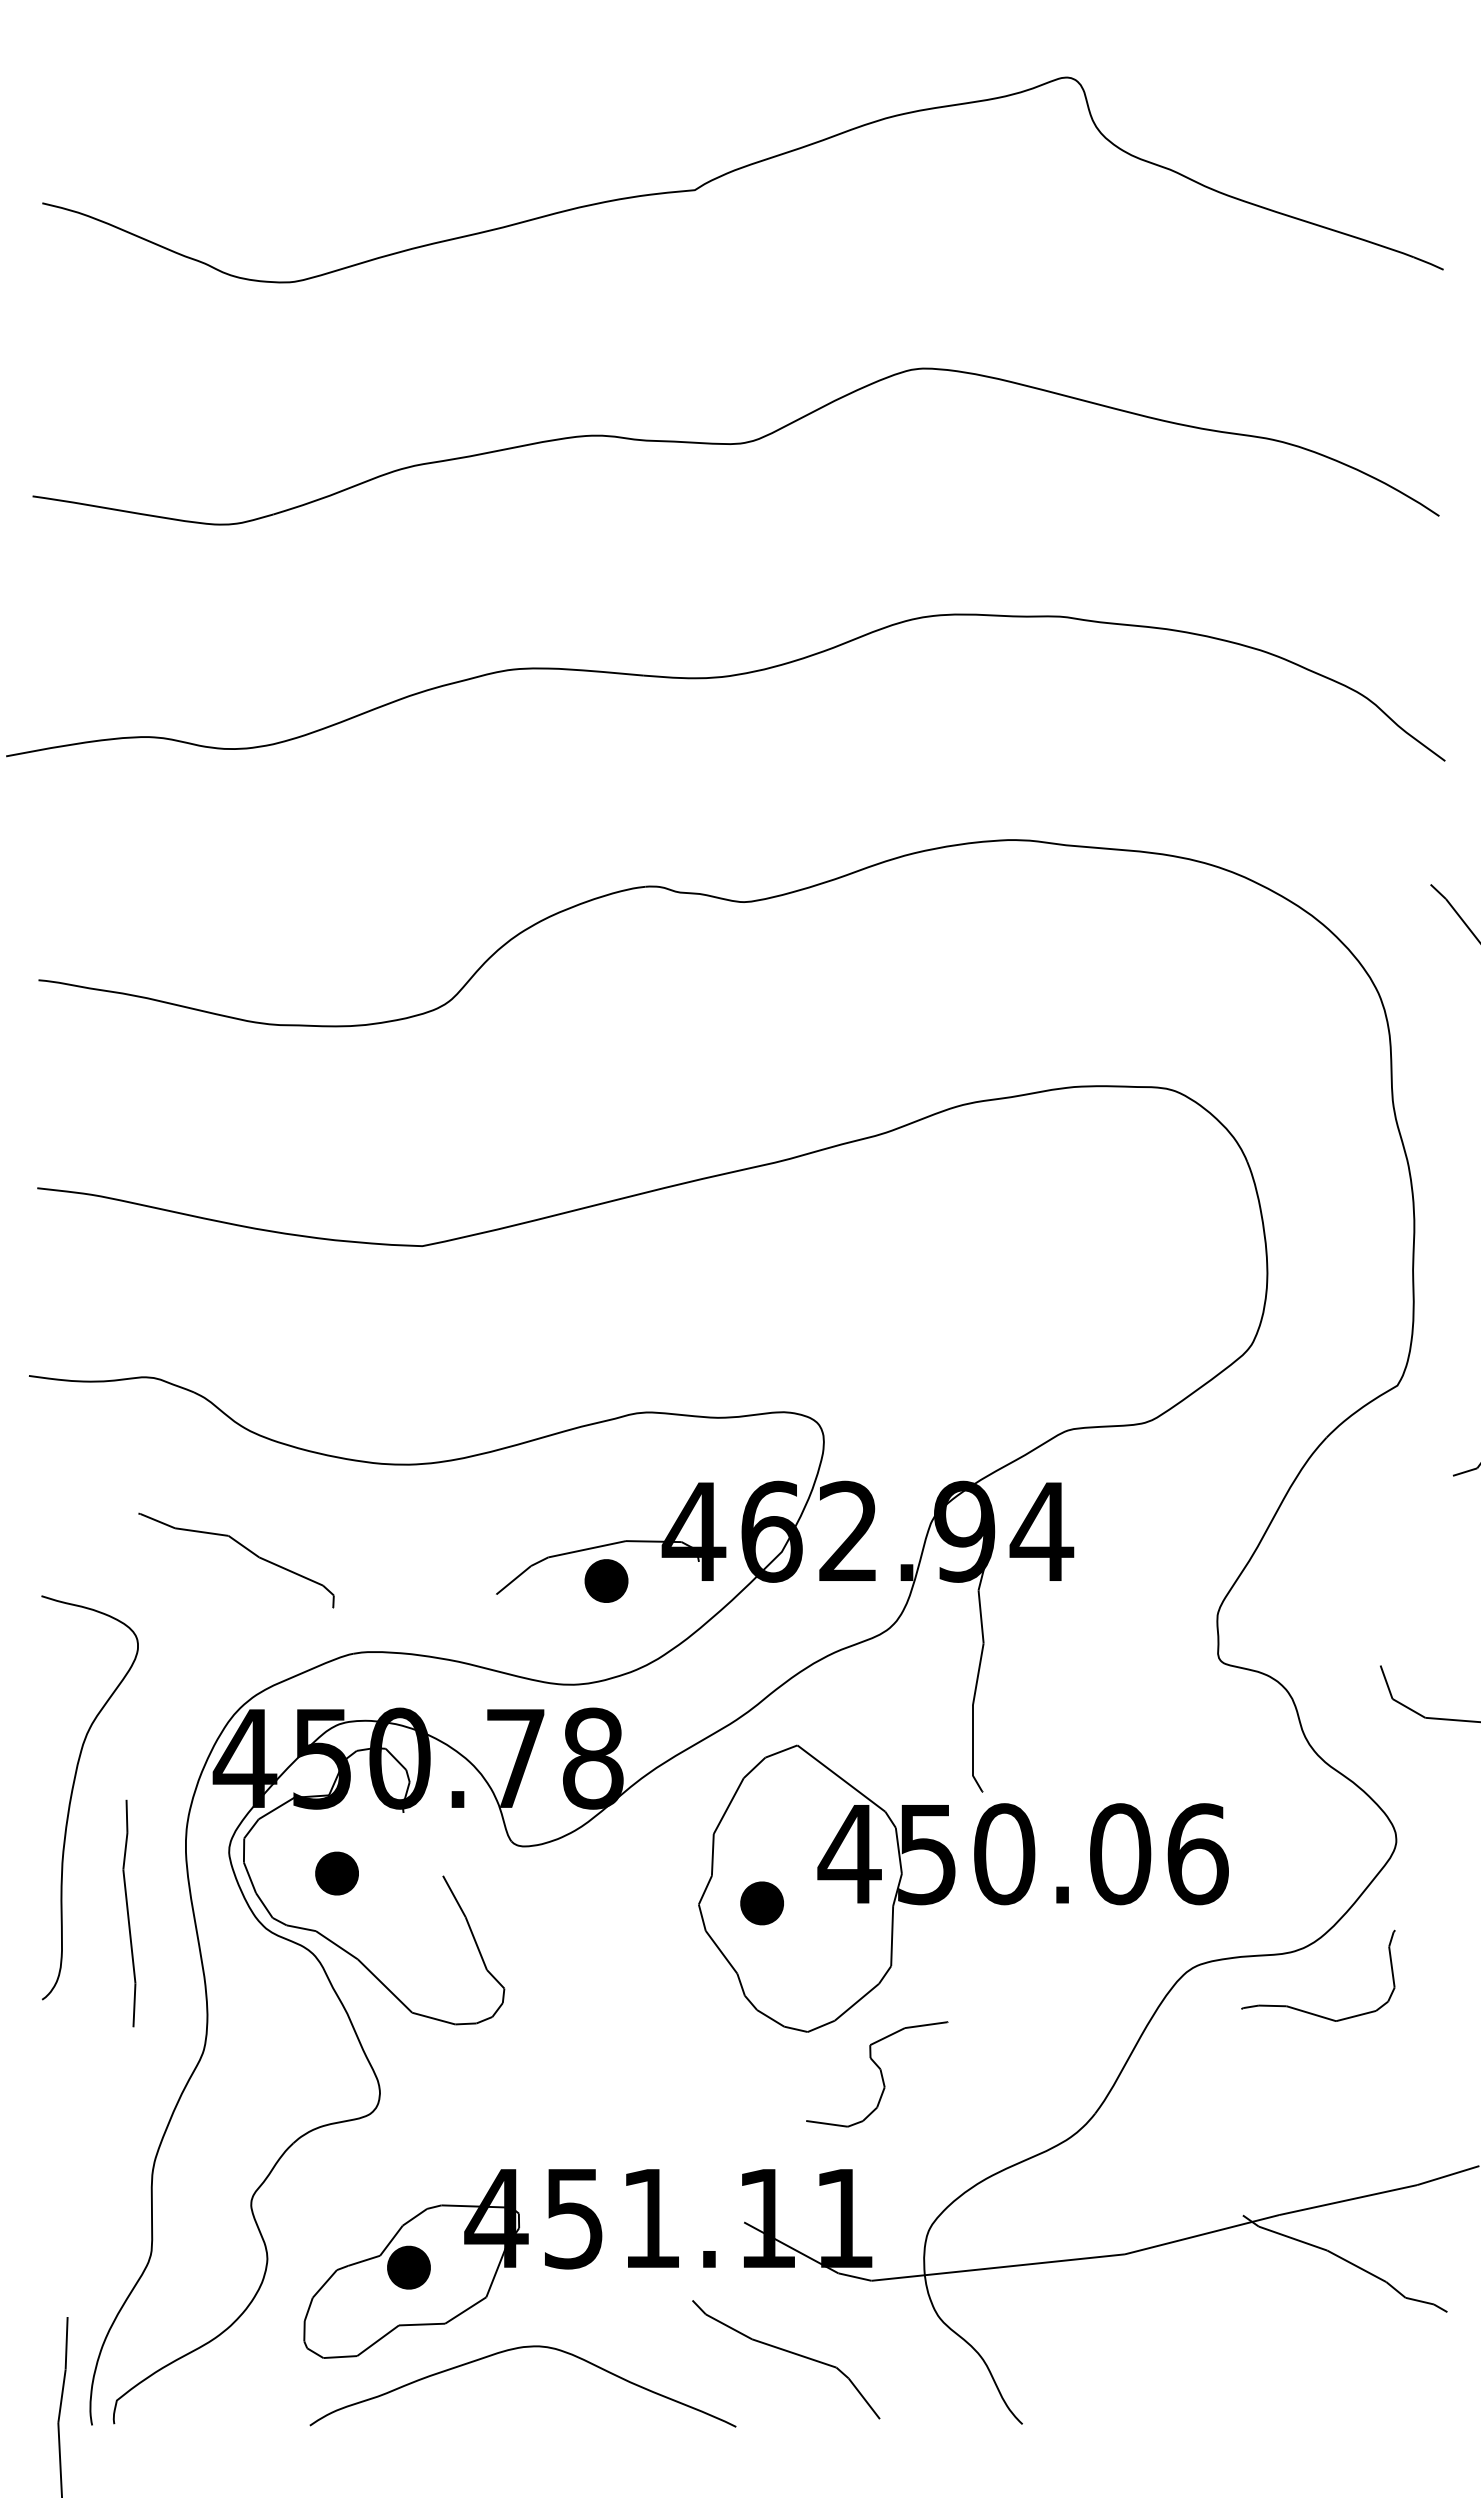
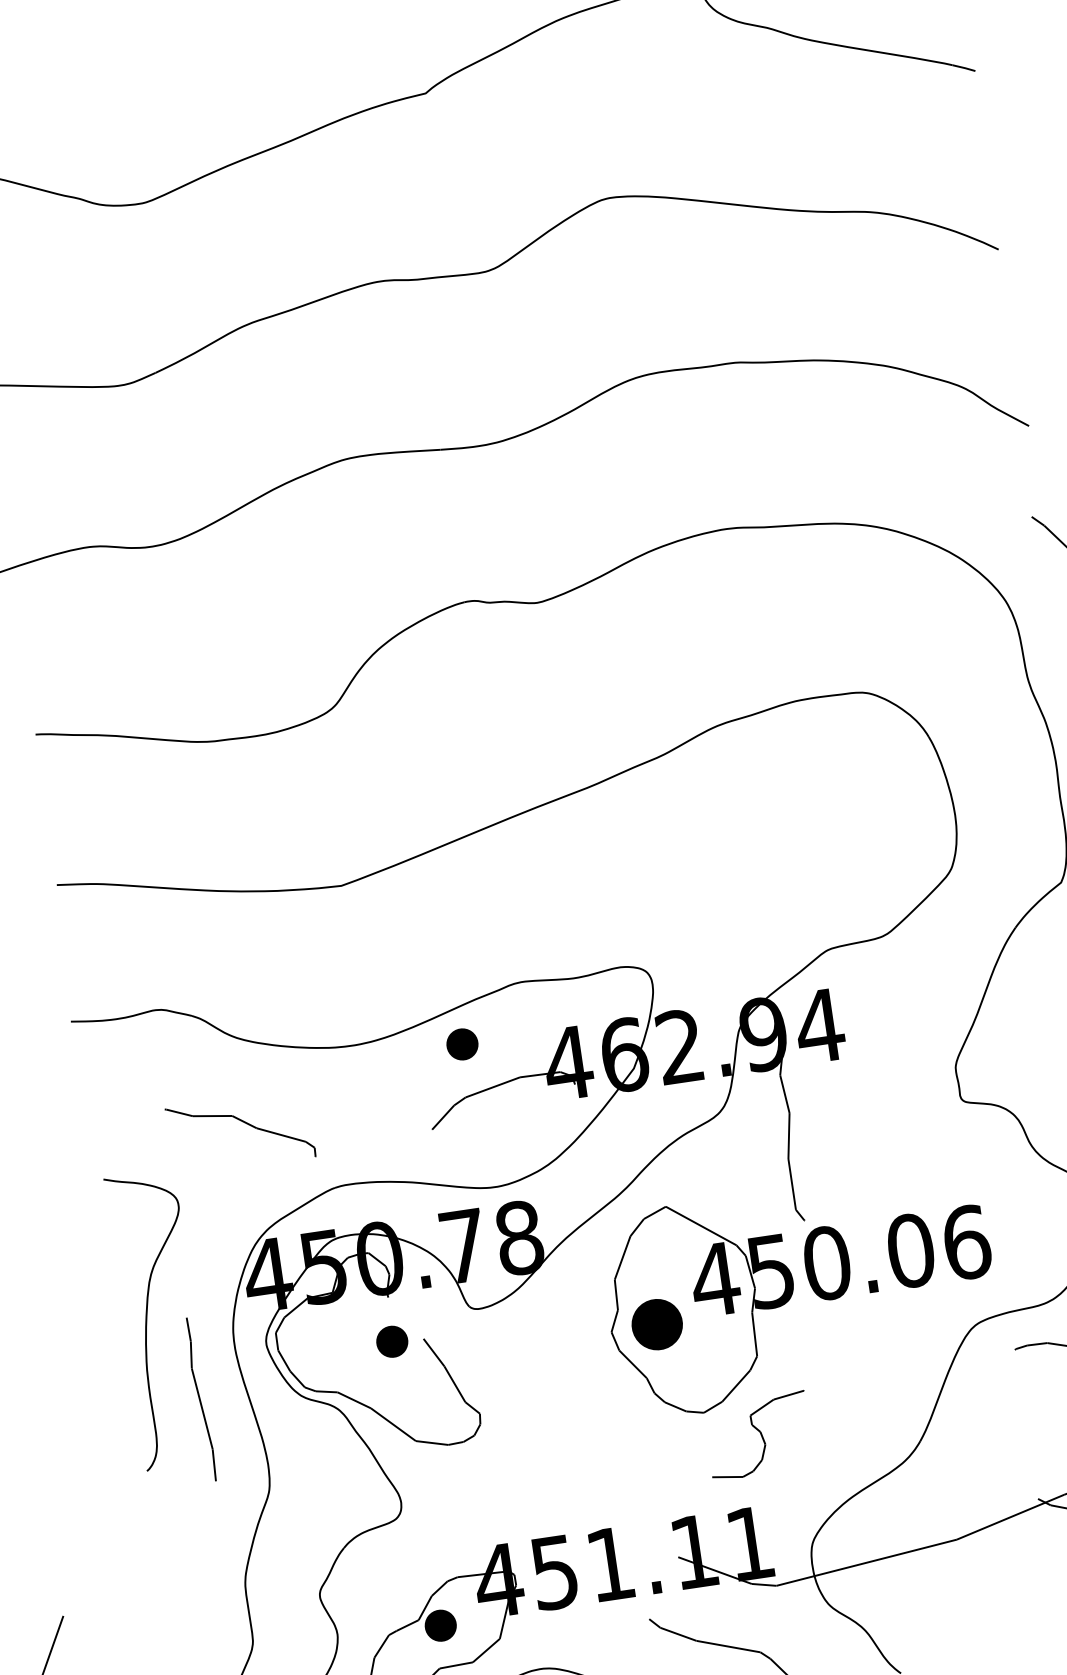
part: (606, 1580) -> (462, 1044), moved
part: (336, 1873) -> (391, 1341), moved
part: (761, 1903) -> (656, 1324), size x1.6

